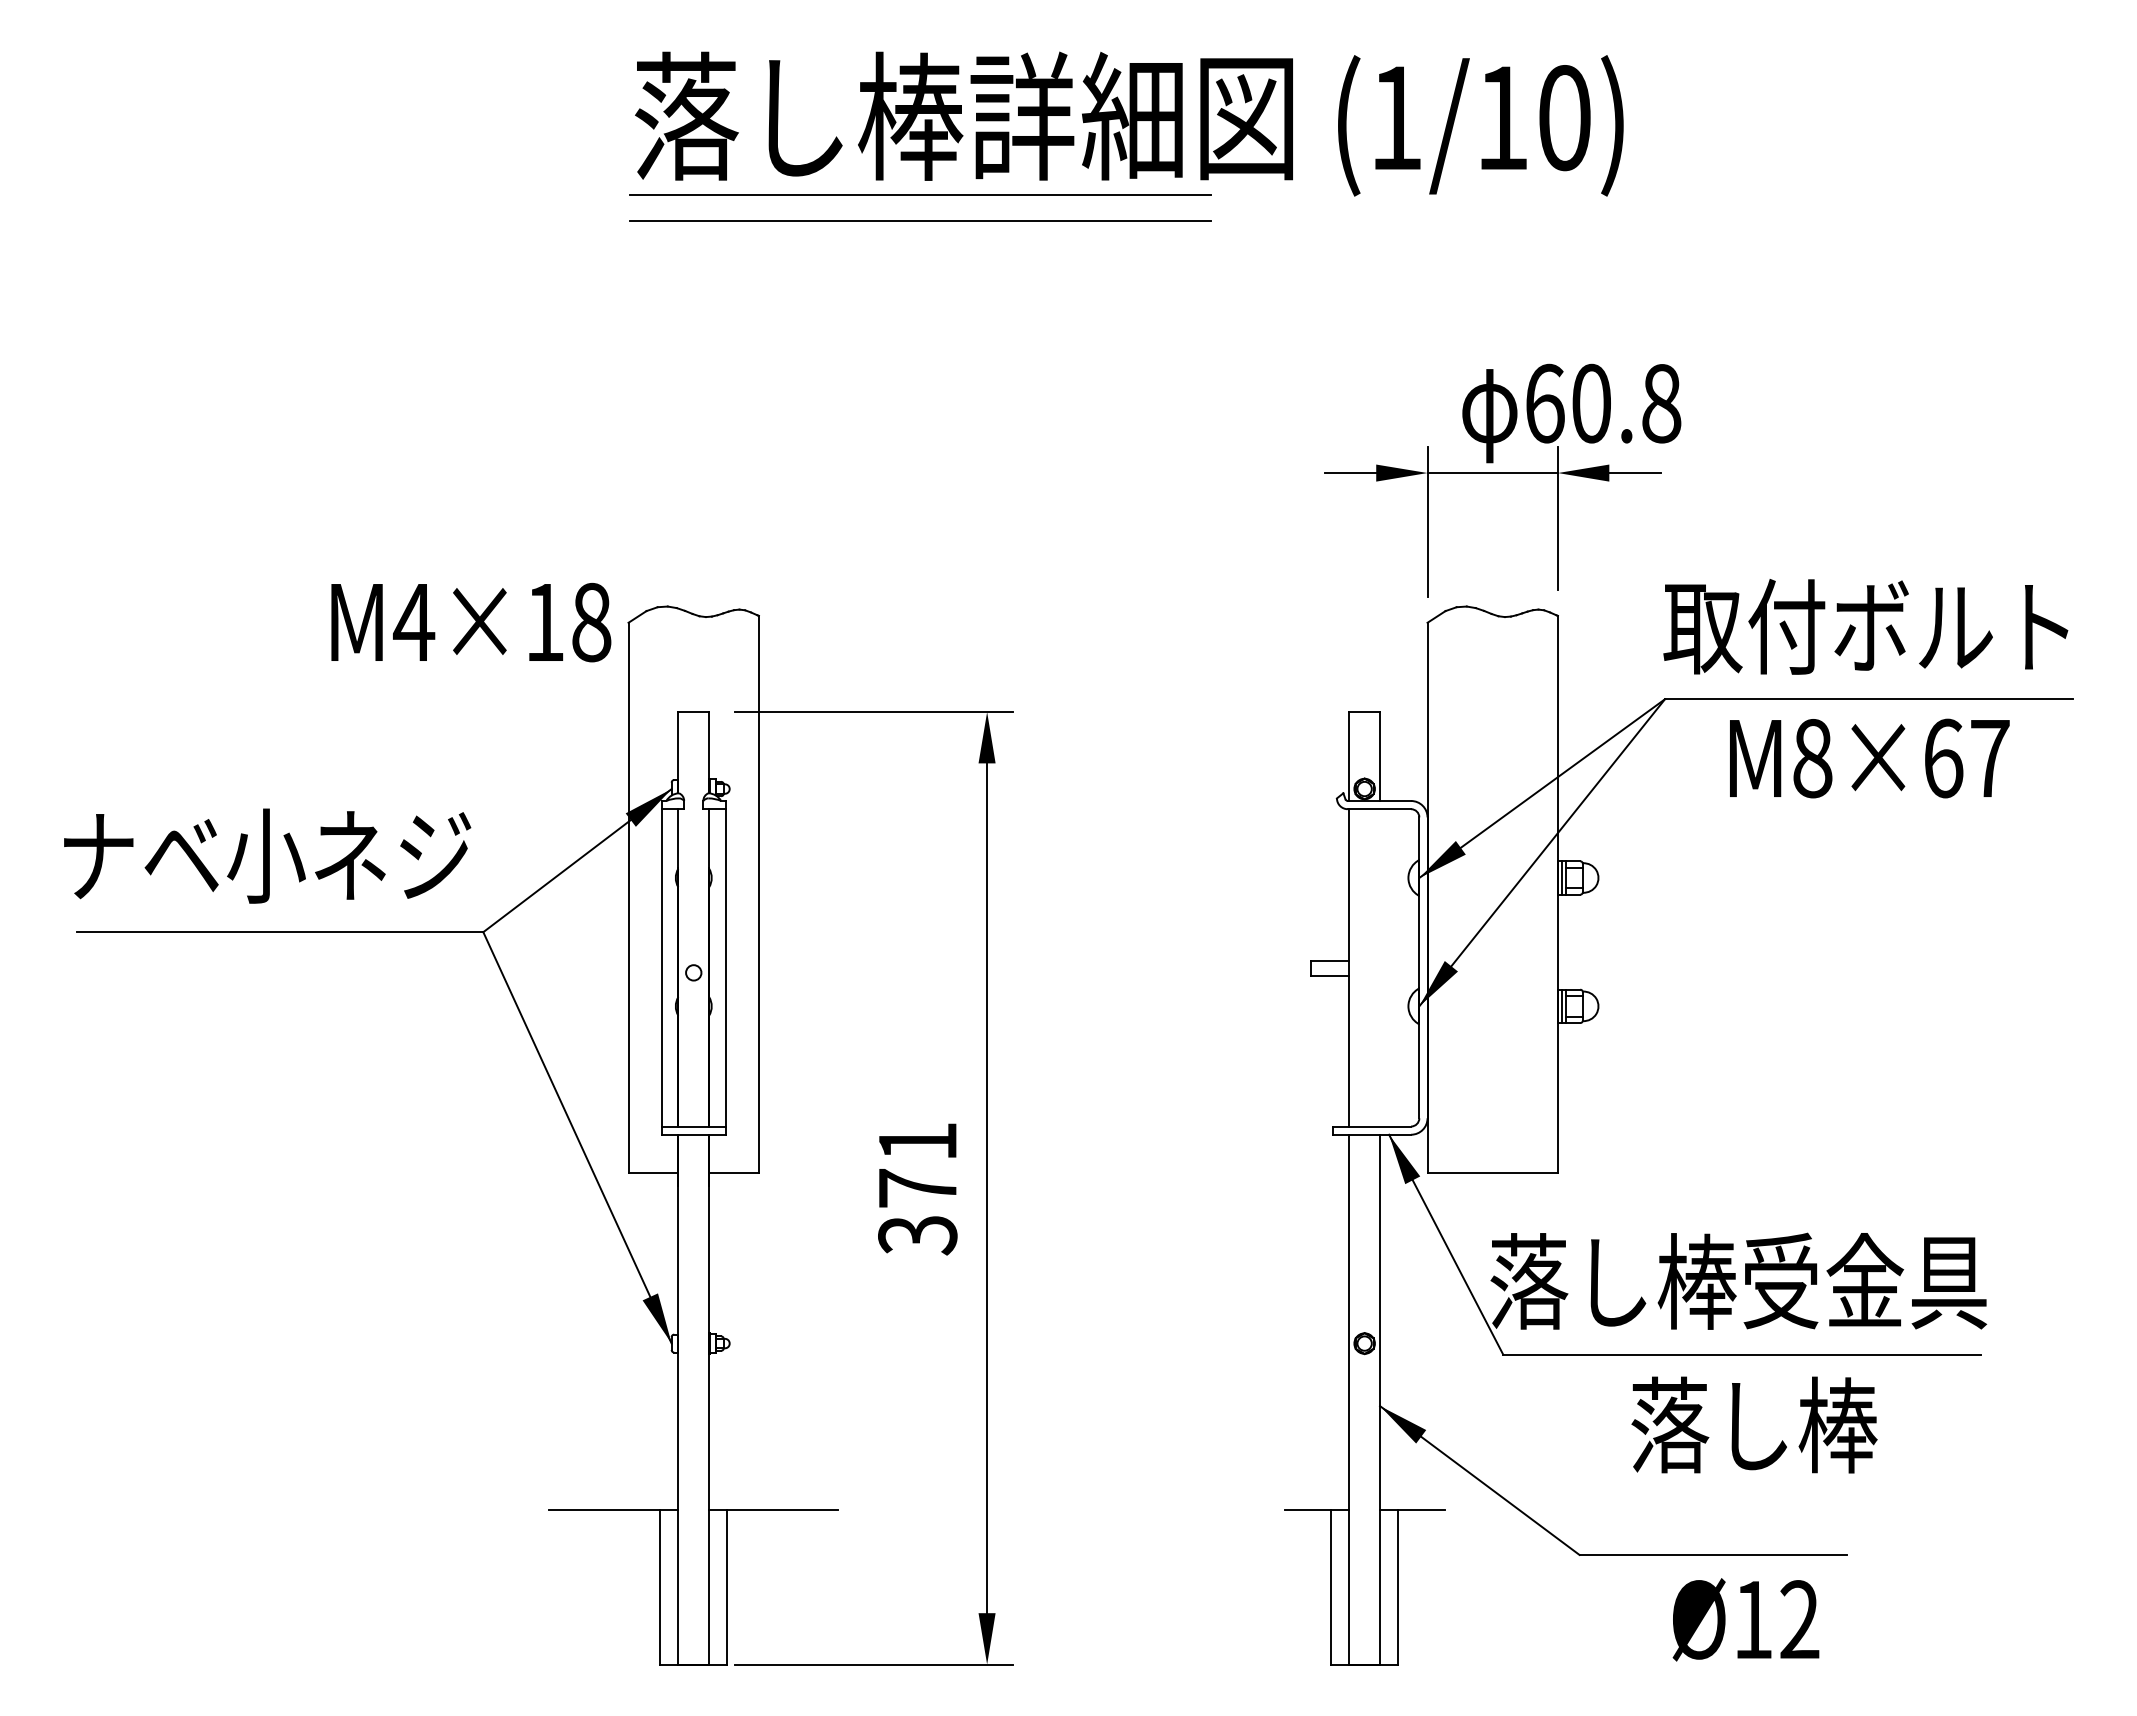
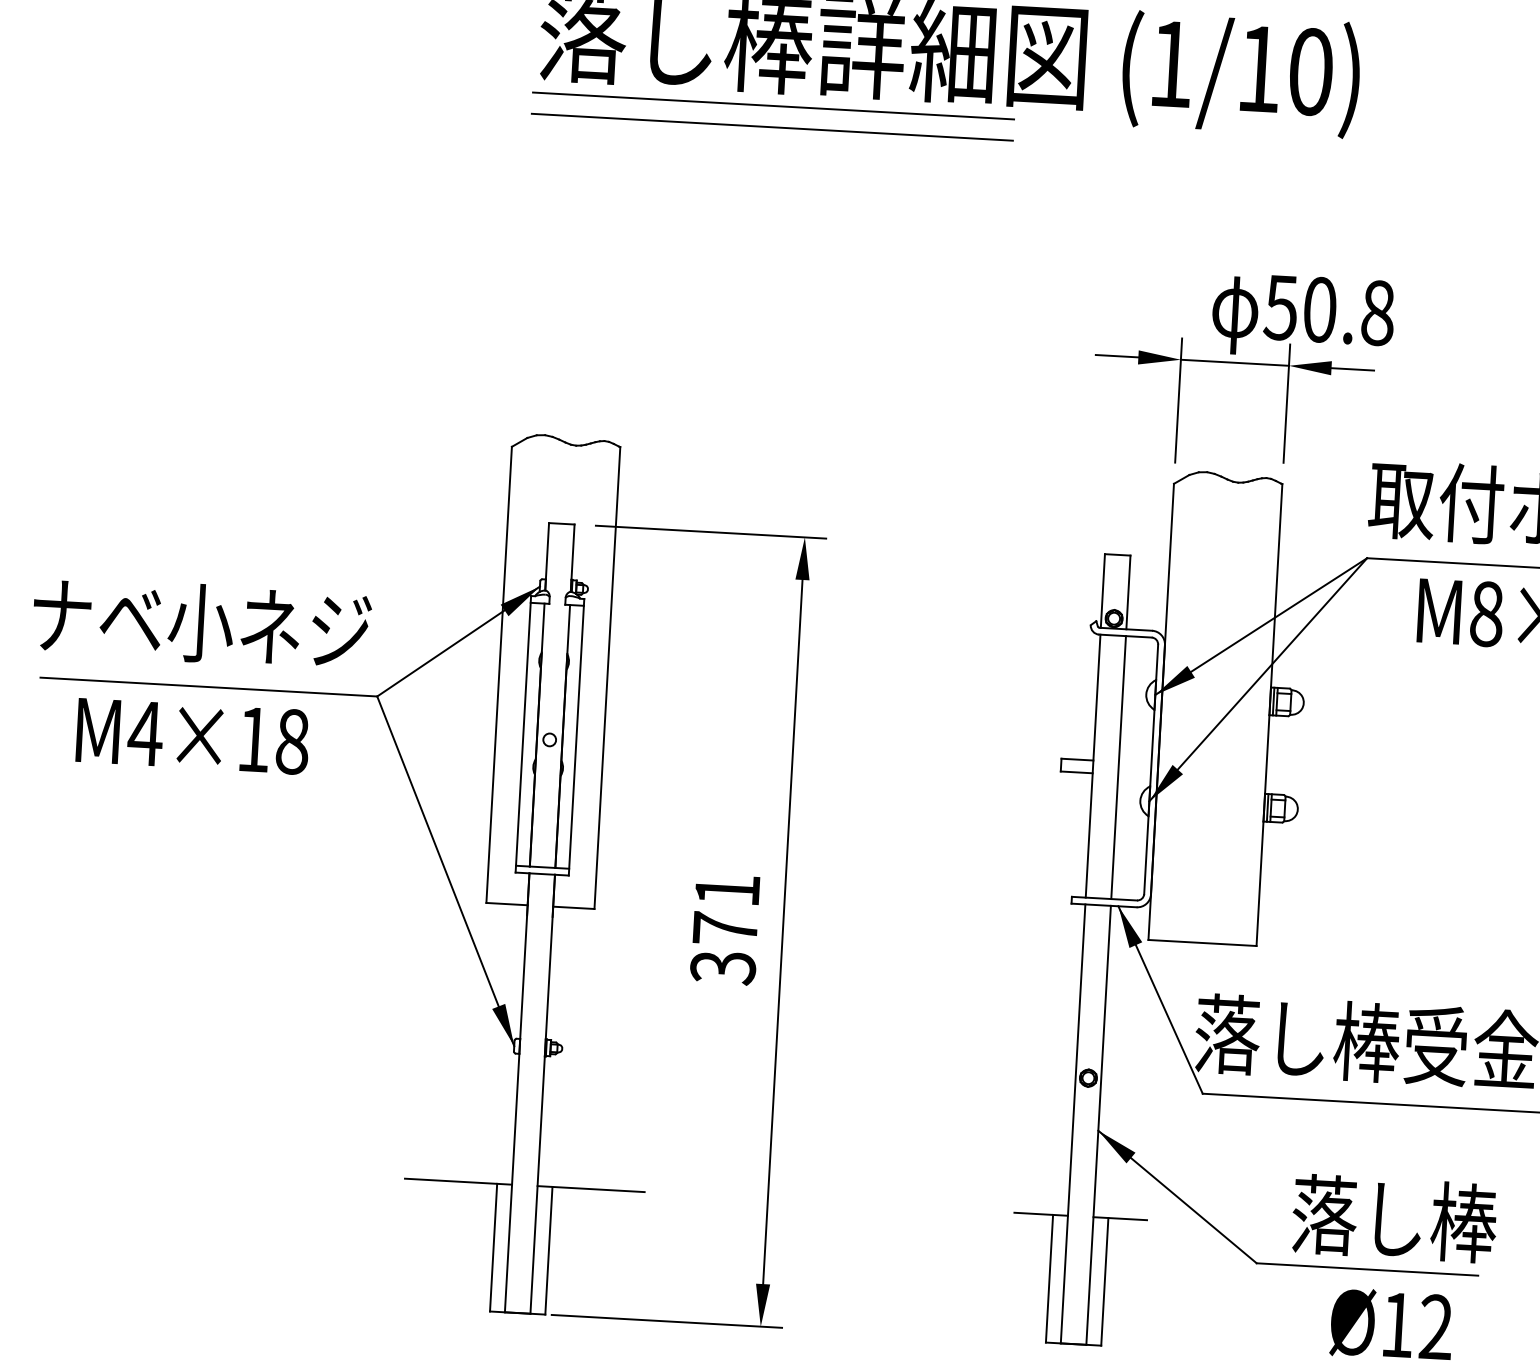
text: (1544, 403) -> (1281, 307), 60.8 -> 50.8
text: (471, 622) -> (193, 736), moved
line: (1380, 967) -> (1119, 767), added
text: (1754, 1424) -> (1394, 1218), moved

